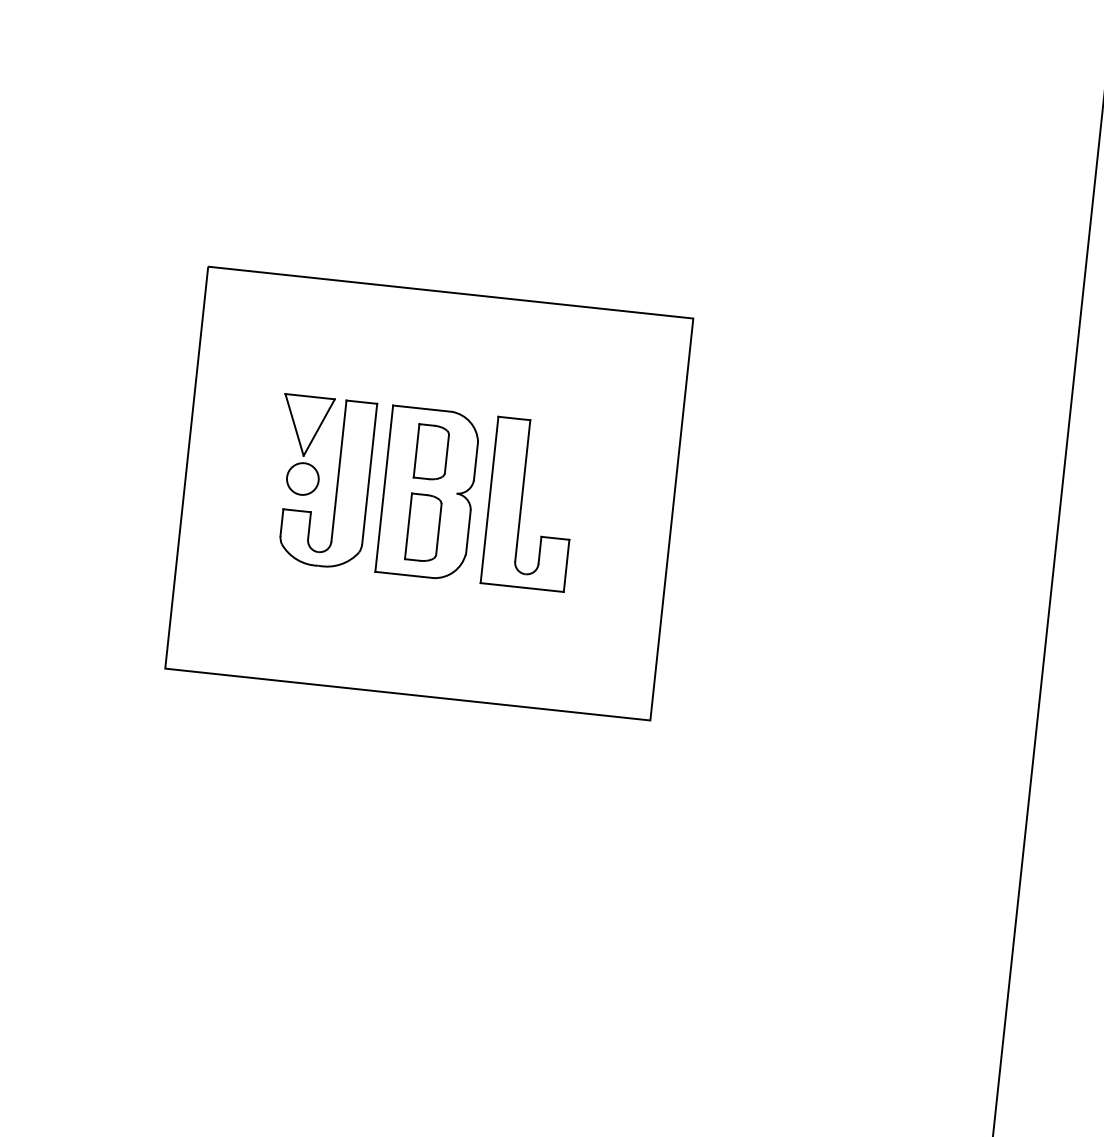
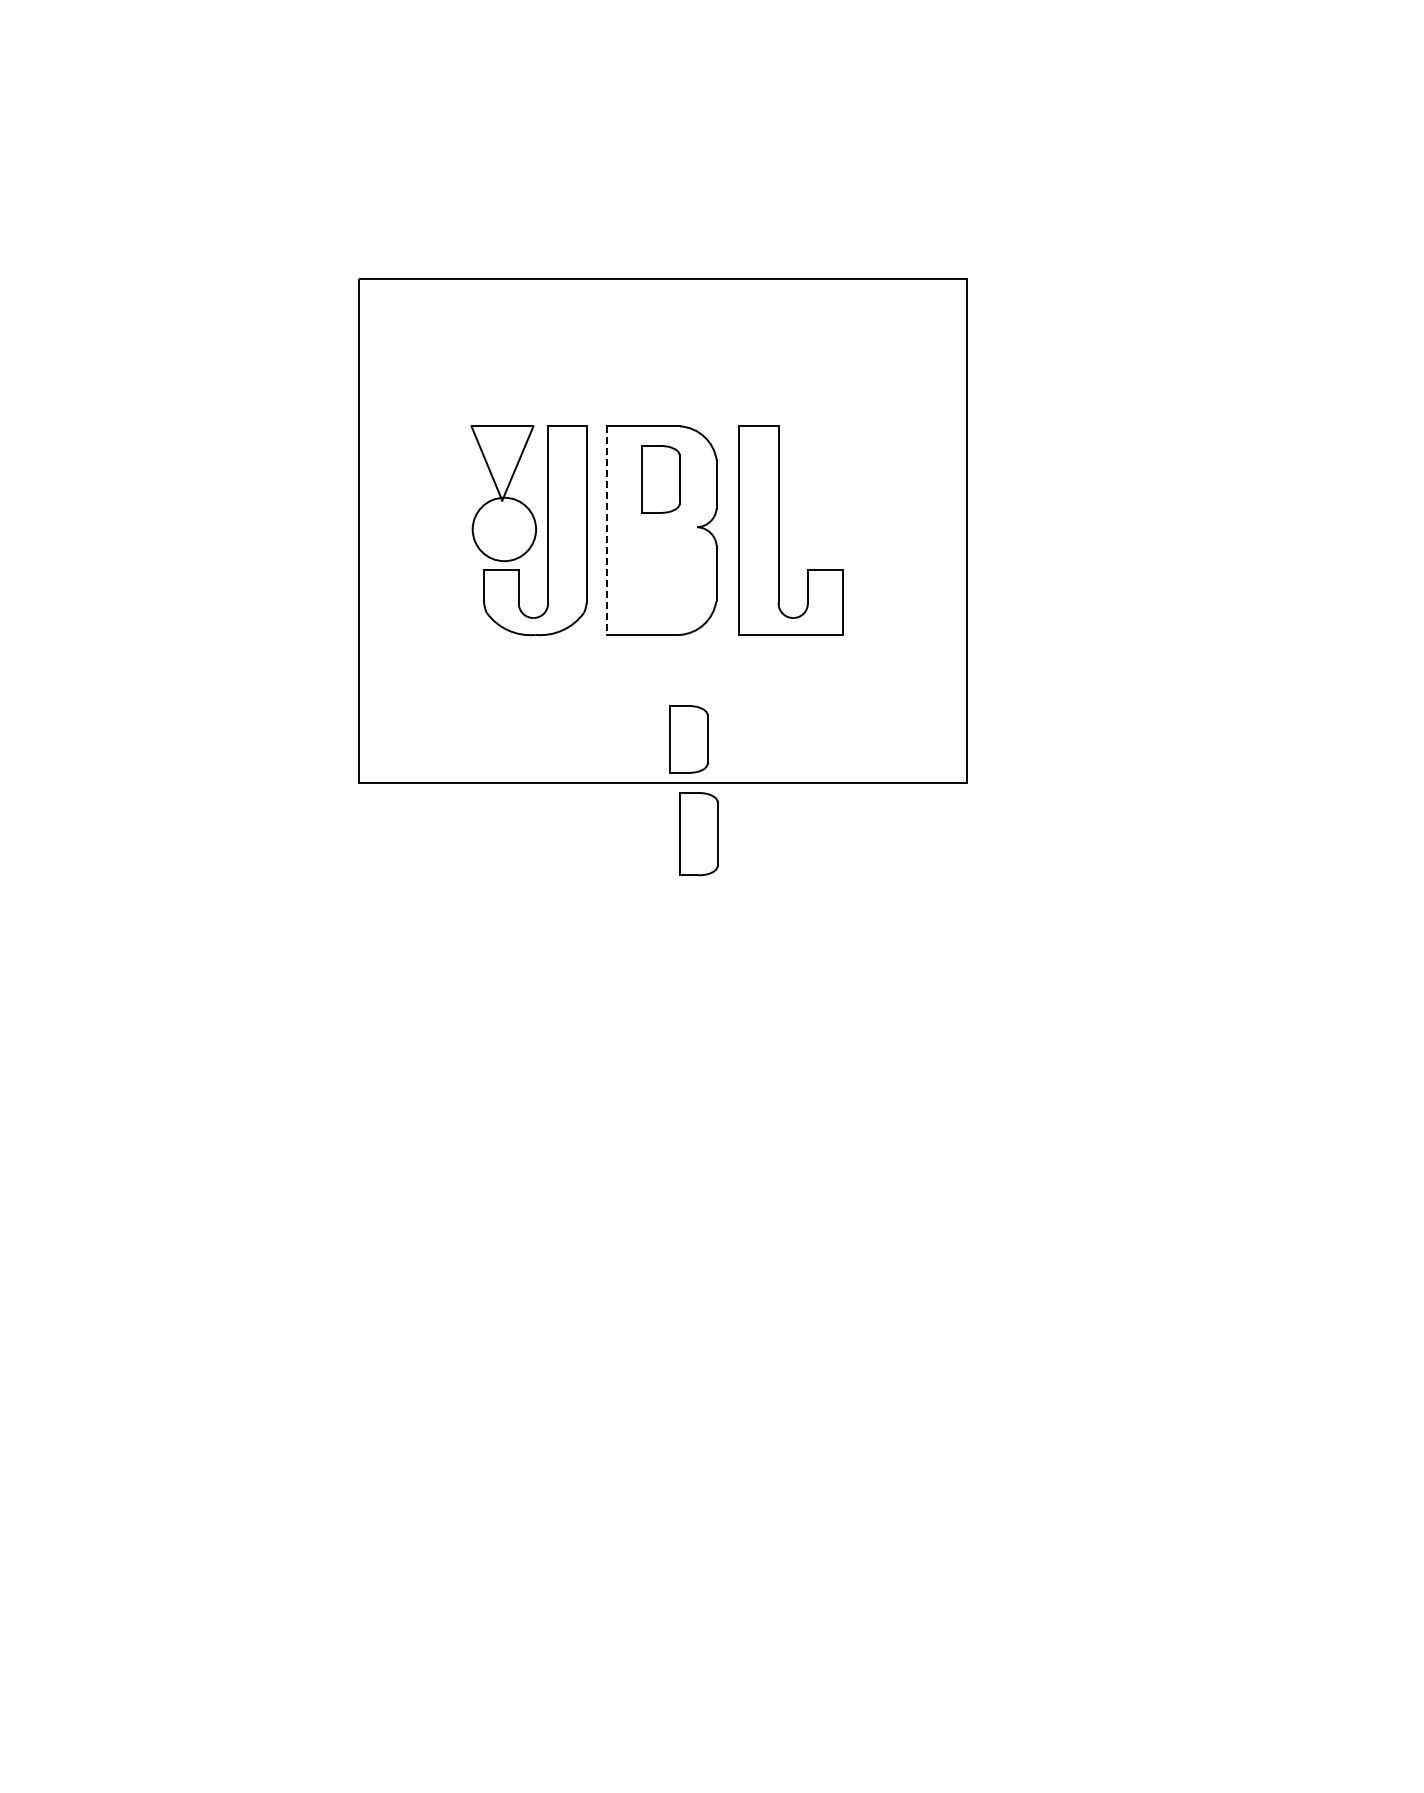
circle: (302, 479) -> (504, 529), size x1.6
line: (384, 489) -> (606, 531), solid -> dashed
part: (423, 528) -> (698, 834), moved
part: (431, 662) -> (688, 739), added

